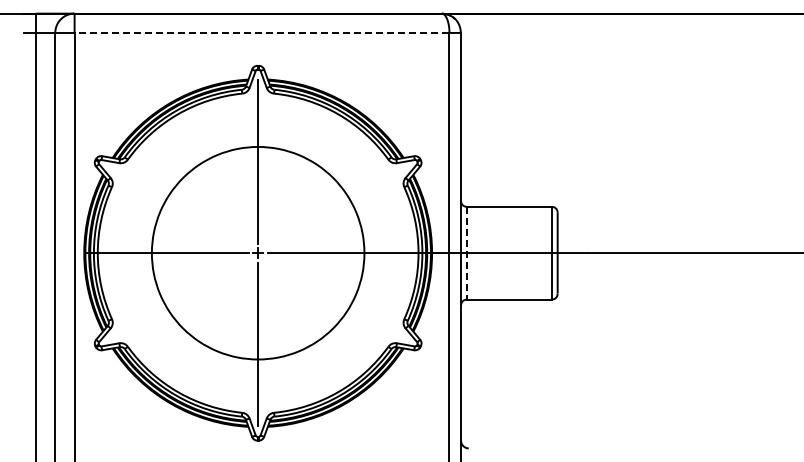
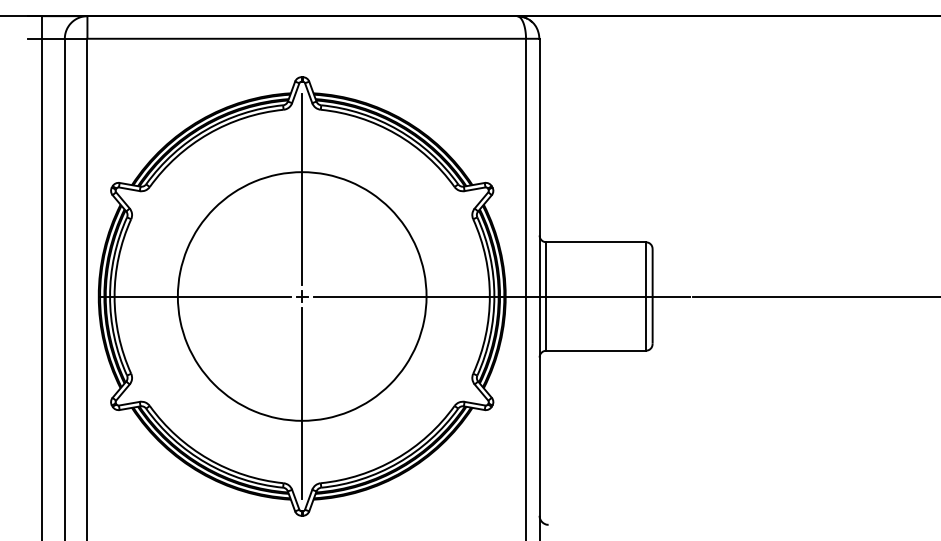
line: (261, 32) -> (306, 38), dashed -> solid
line: (466, 253) -> (545, 296), dashed -> solid

